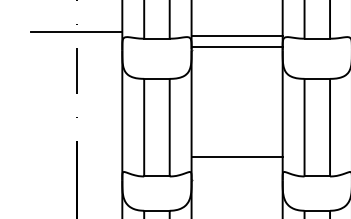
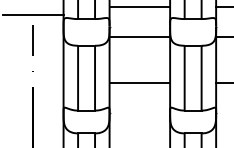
line: (236, 36) -> (139, 7), moved
line: (236, 46) -> (139, 36), moved
line: (236, 156) -> (139, 82), moved

